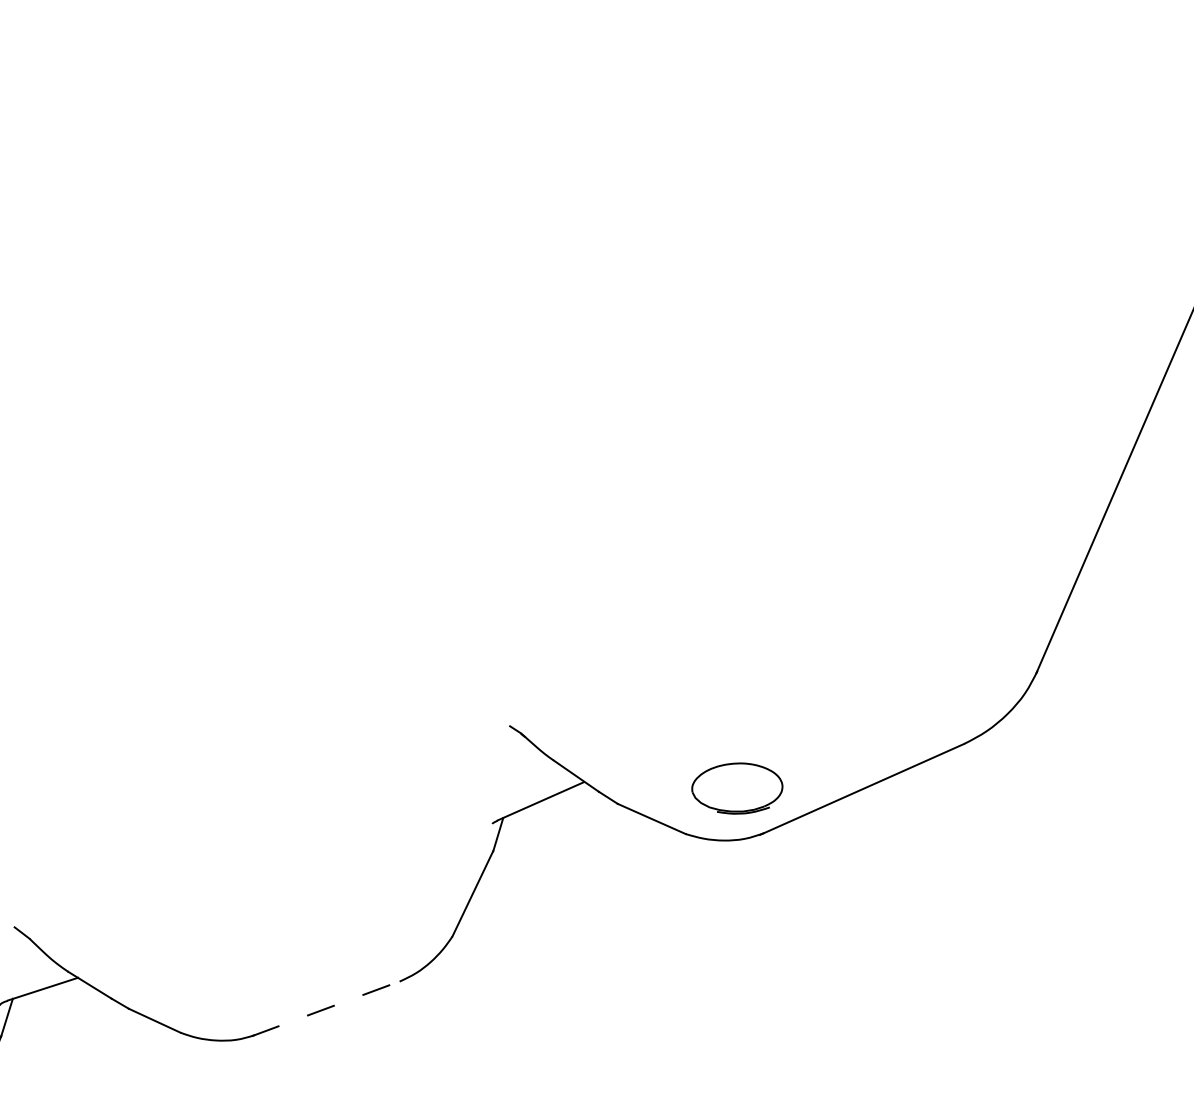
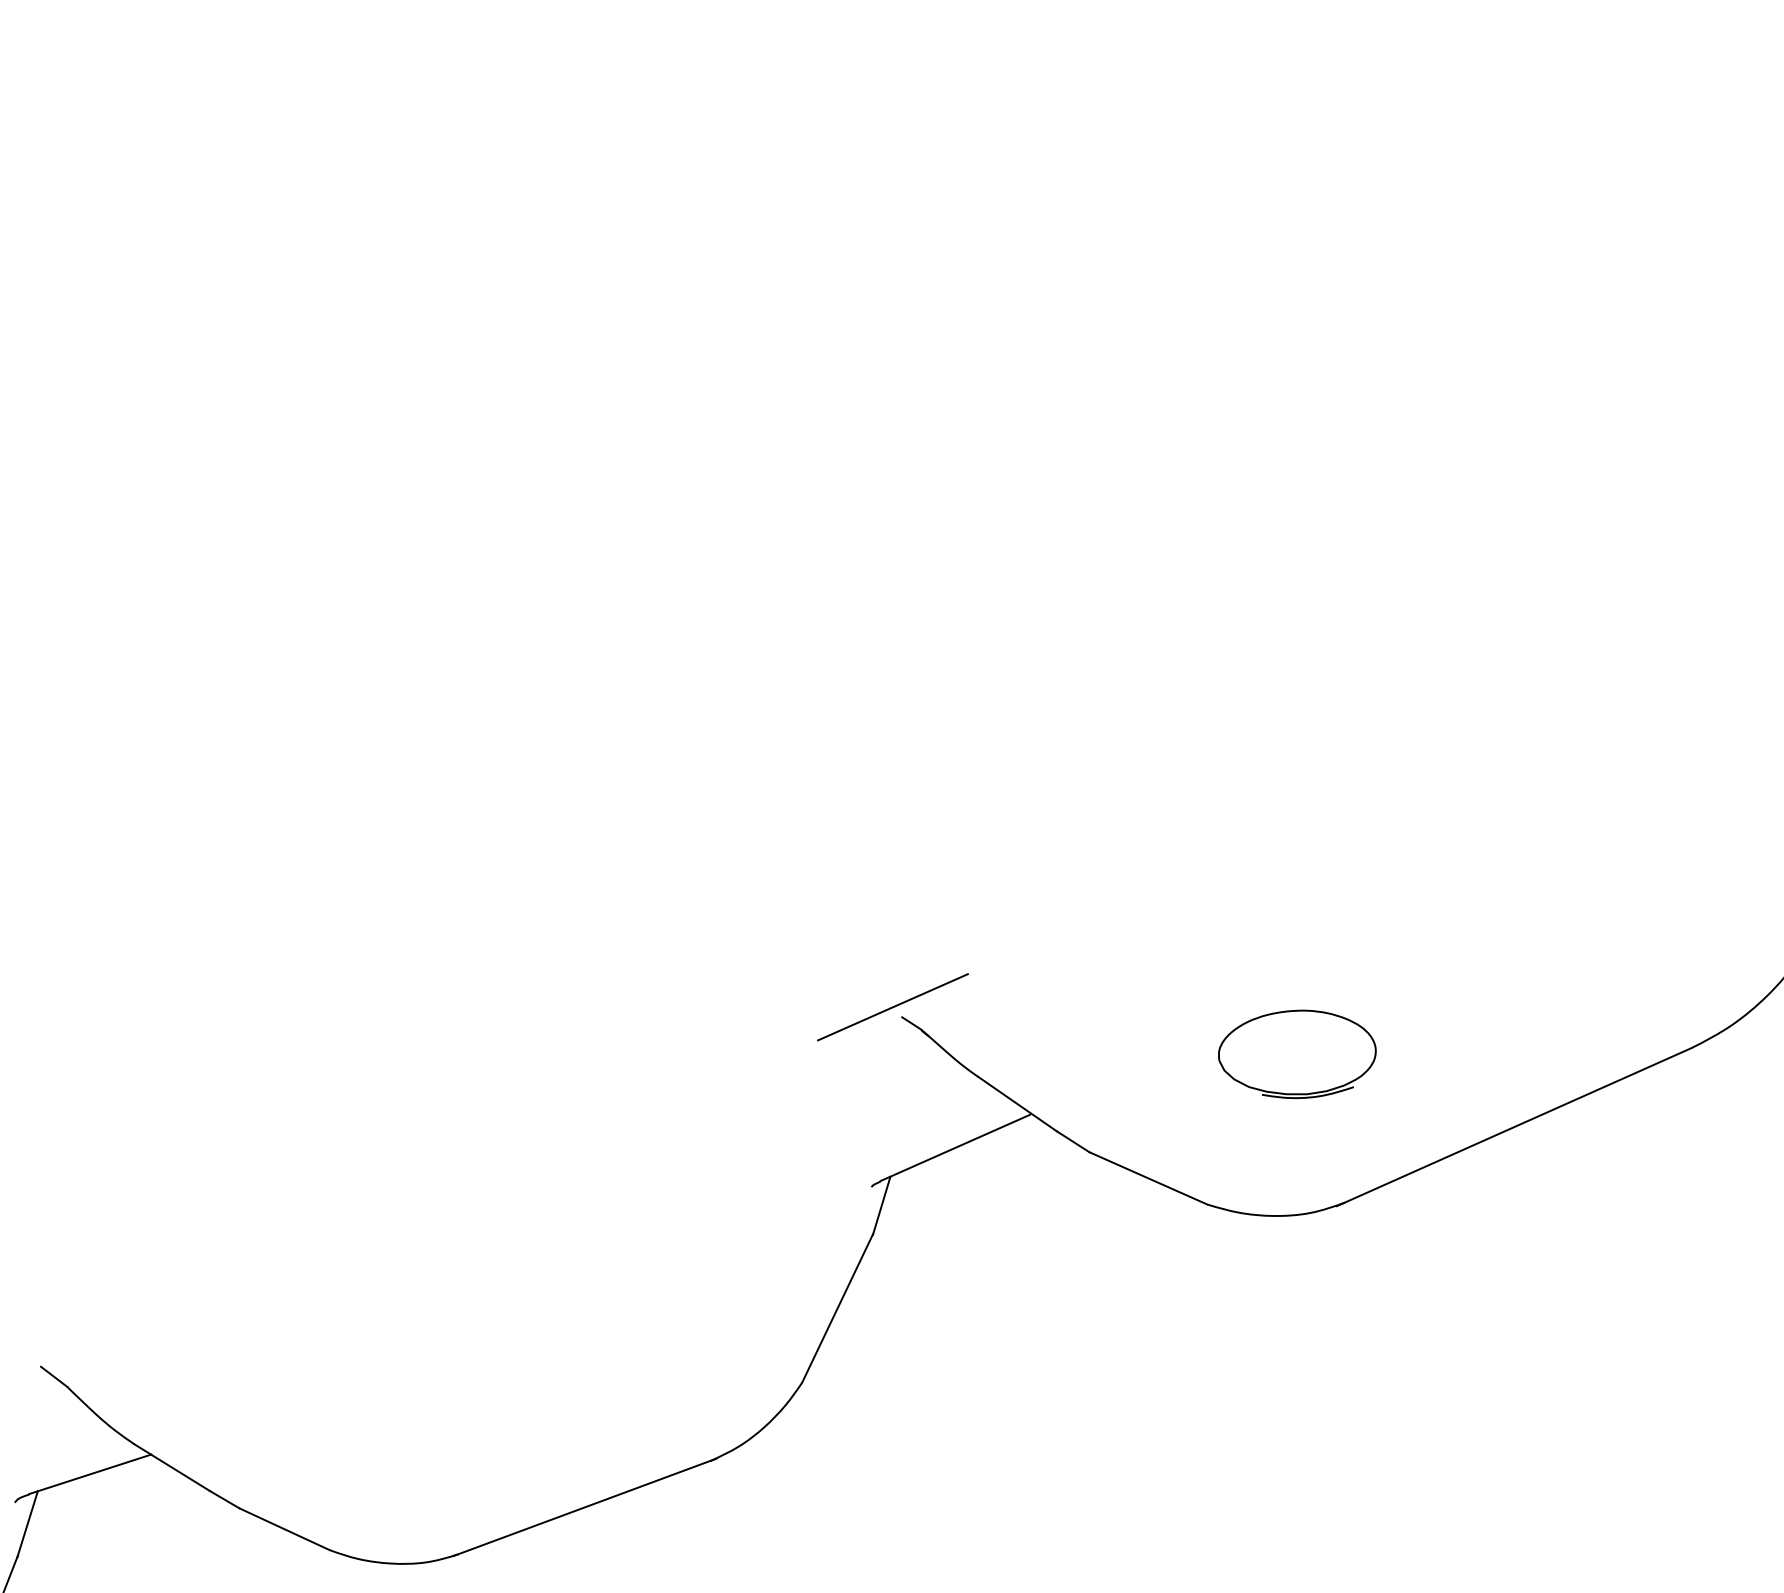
line: (504, 720) -> (892, 1007), added
part: (737, 788) -> (1297, 1054), moved
line: (327, 1008) -> (584, 1507), dashed -> solid

